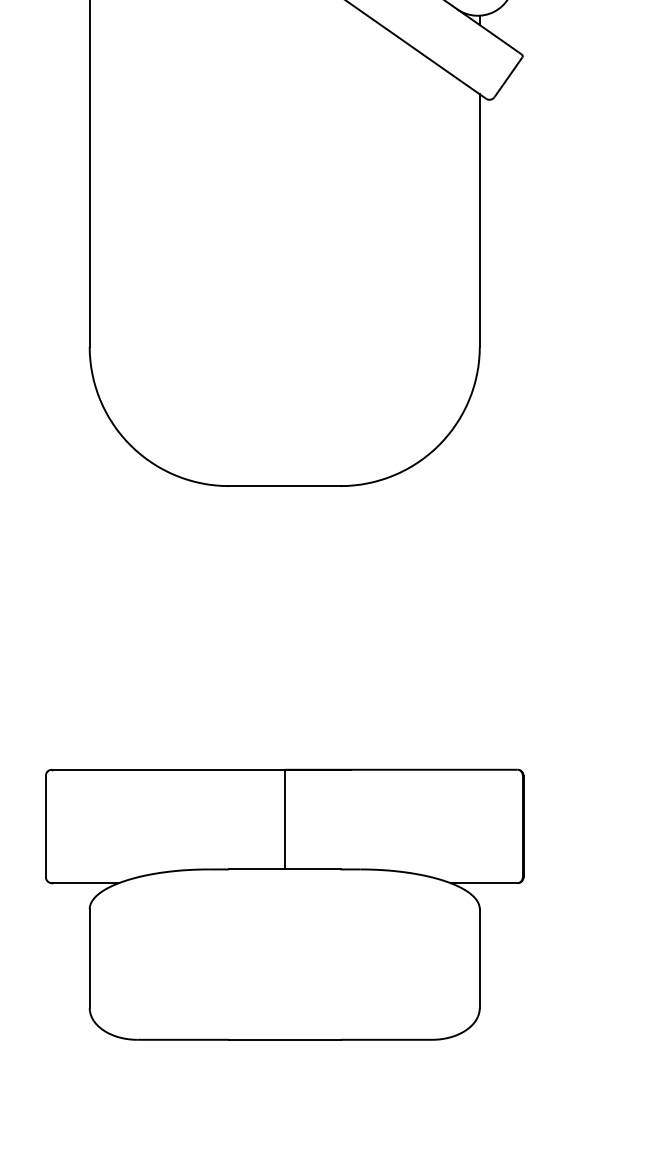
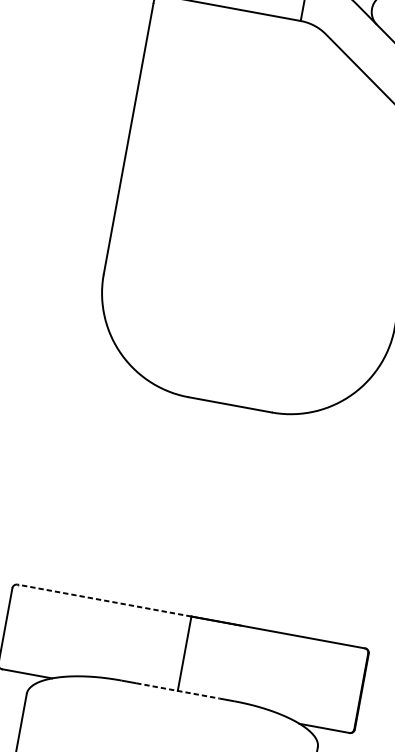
line: (167, 769) -> (103, 600), solid -> dashed
line: (284, 869) -> (177, 690), solid -> dashed

